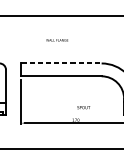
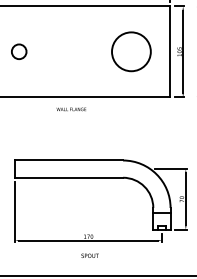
text: (56, 40) -> (70, 109), moved
line: (61, 63) -> (69, 160), dashed -> solid
text: (83, 107) -> (89, 255), moved

